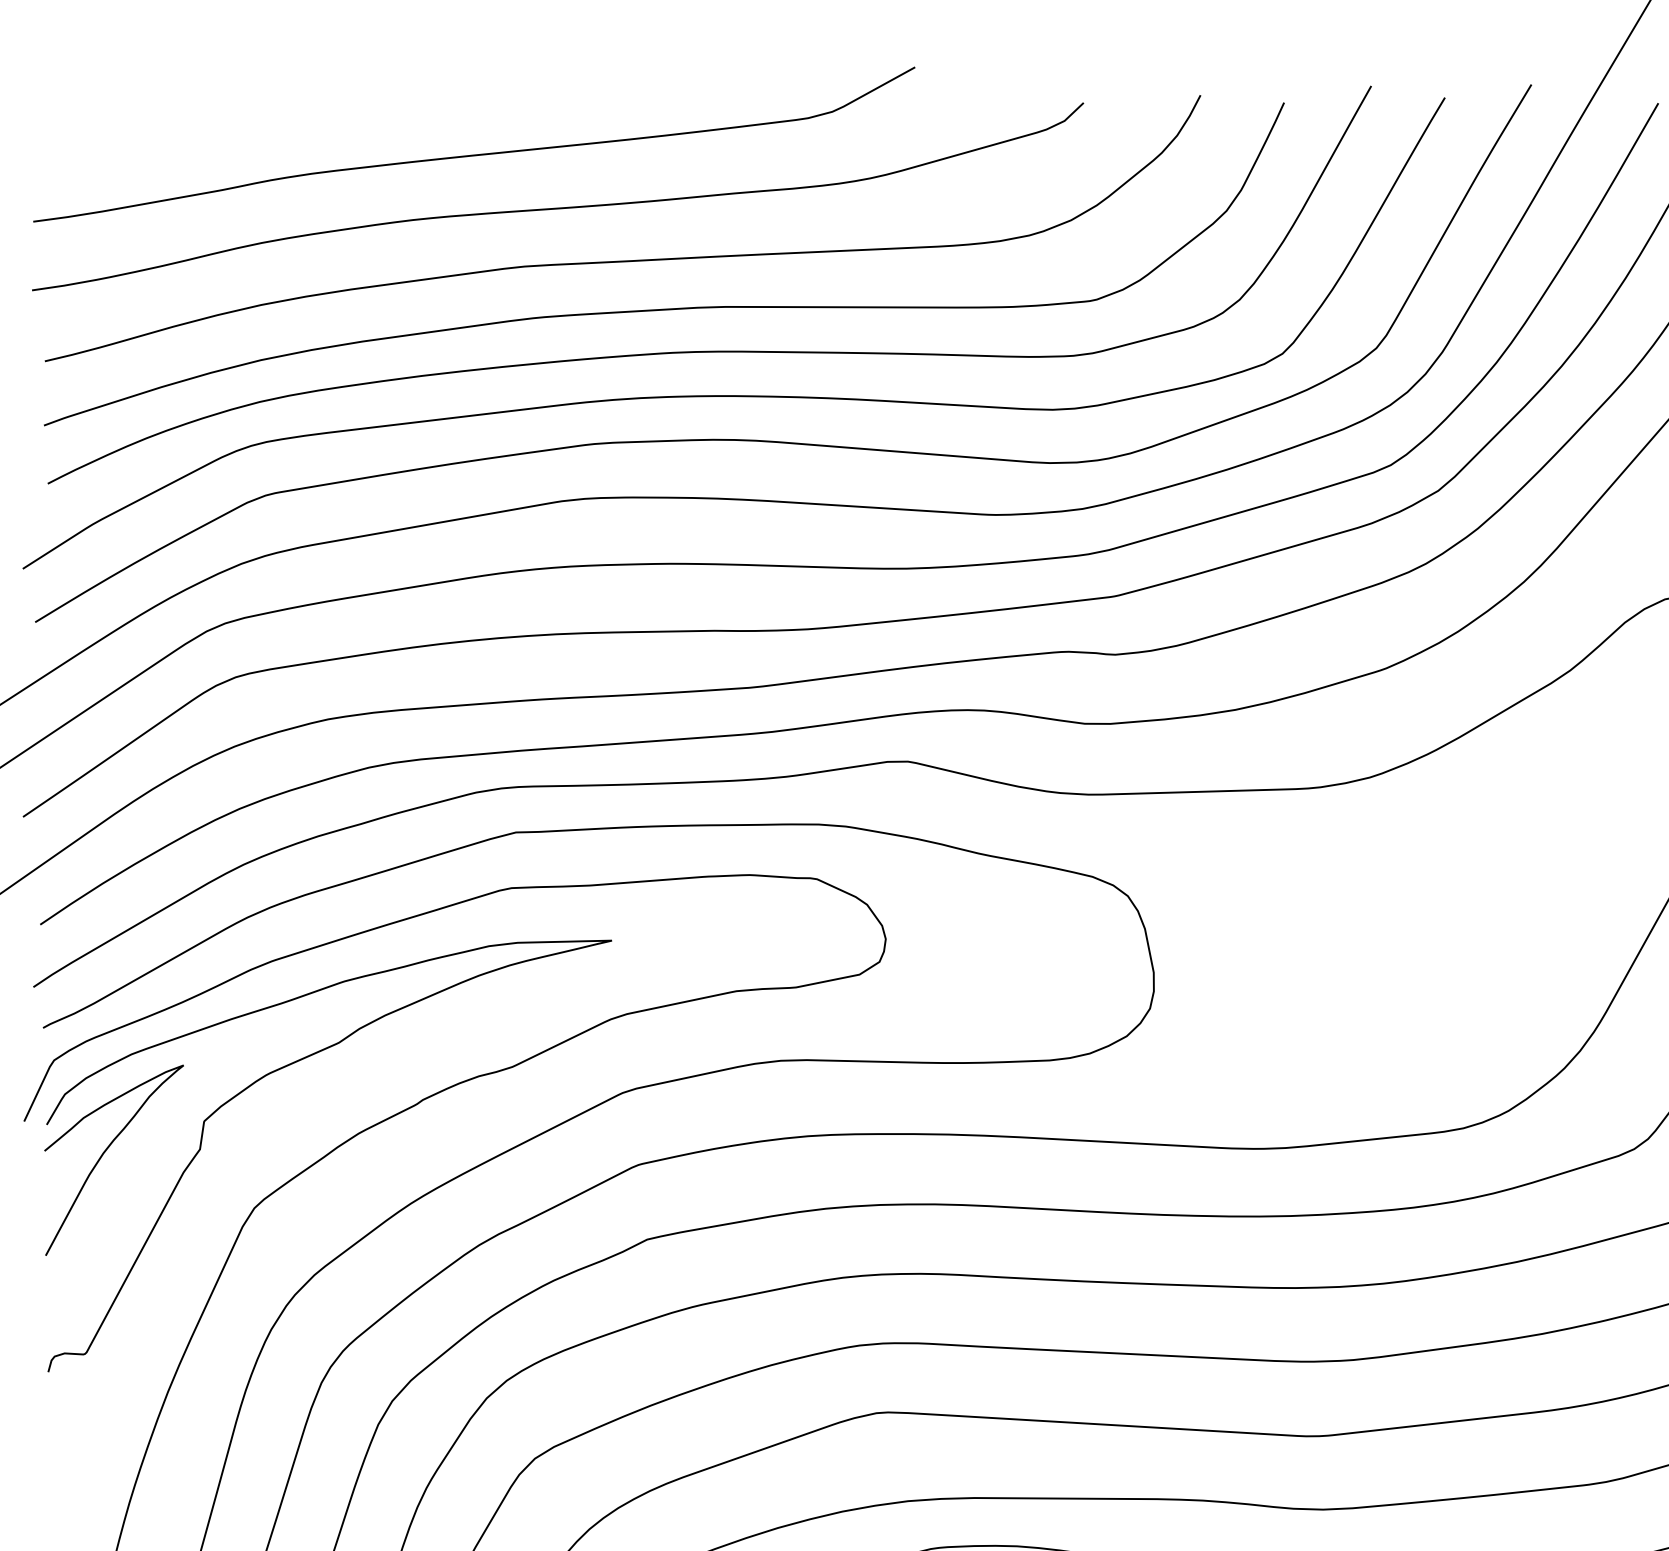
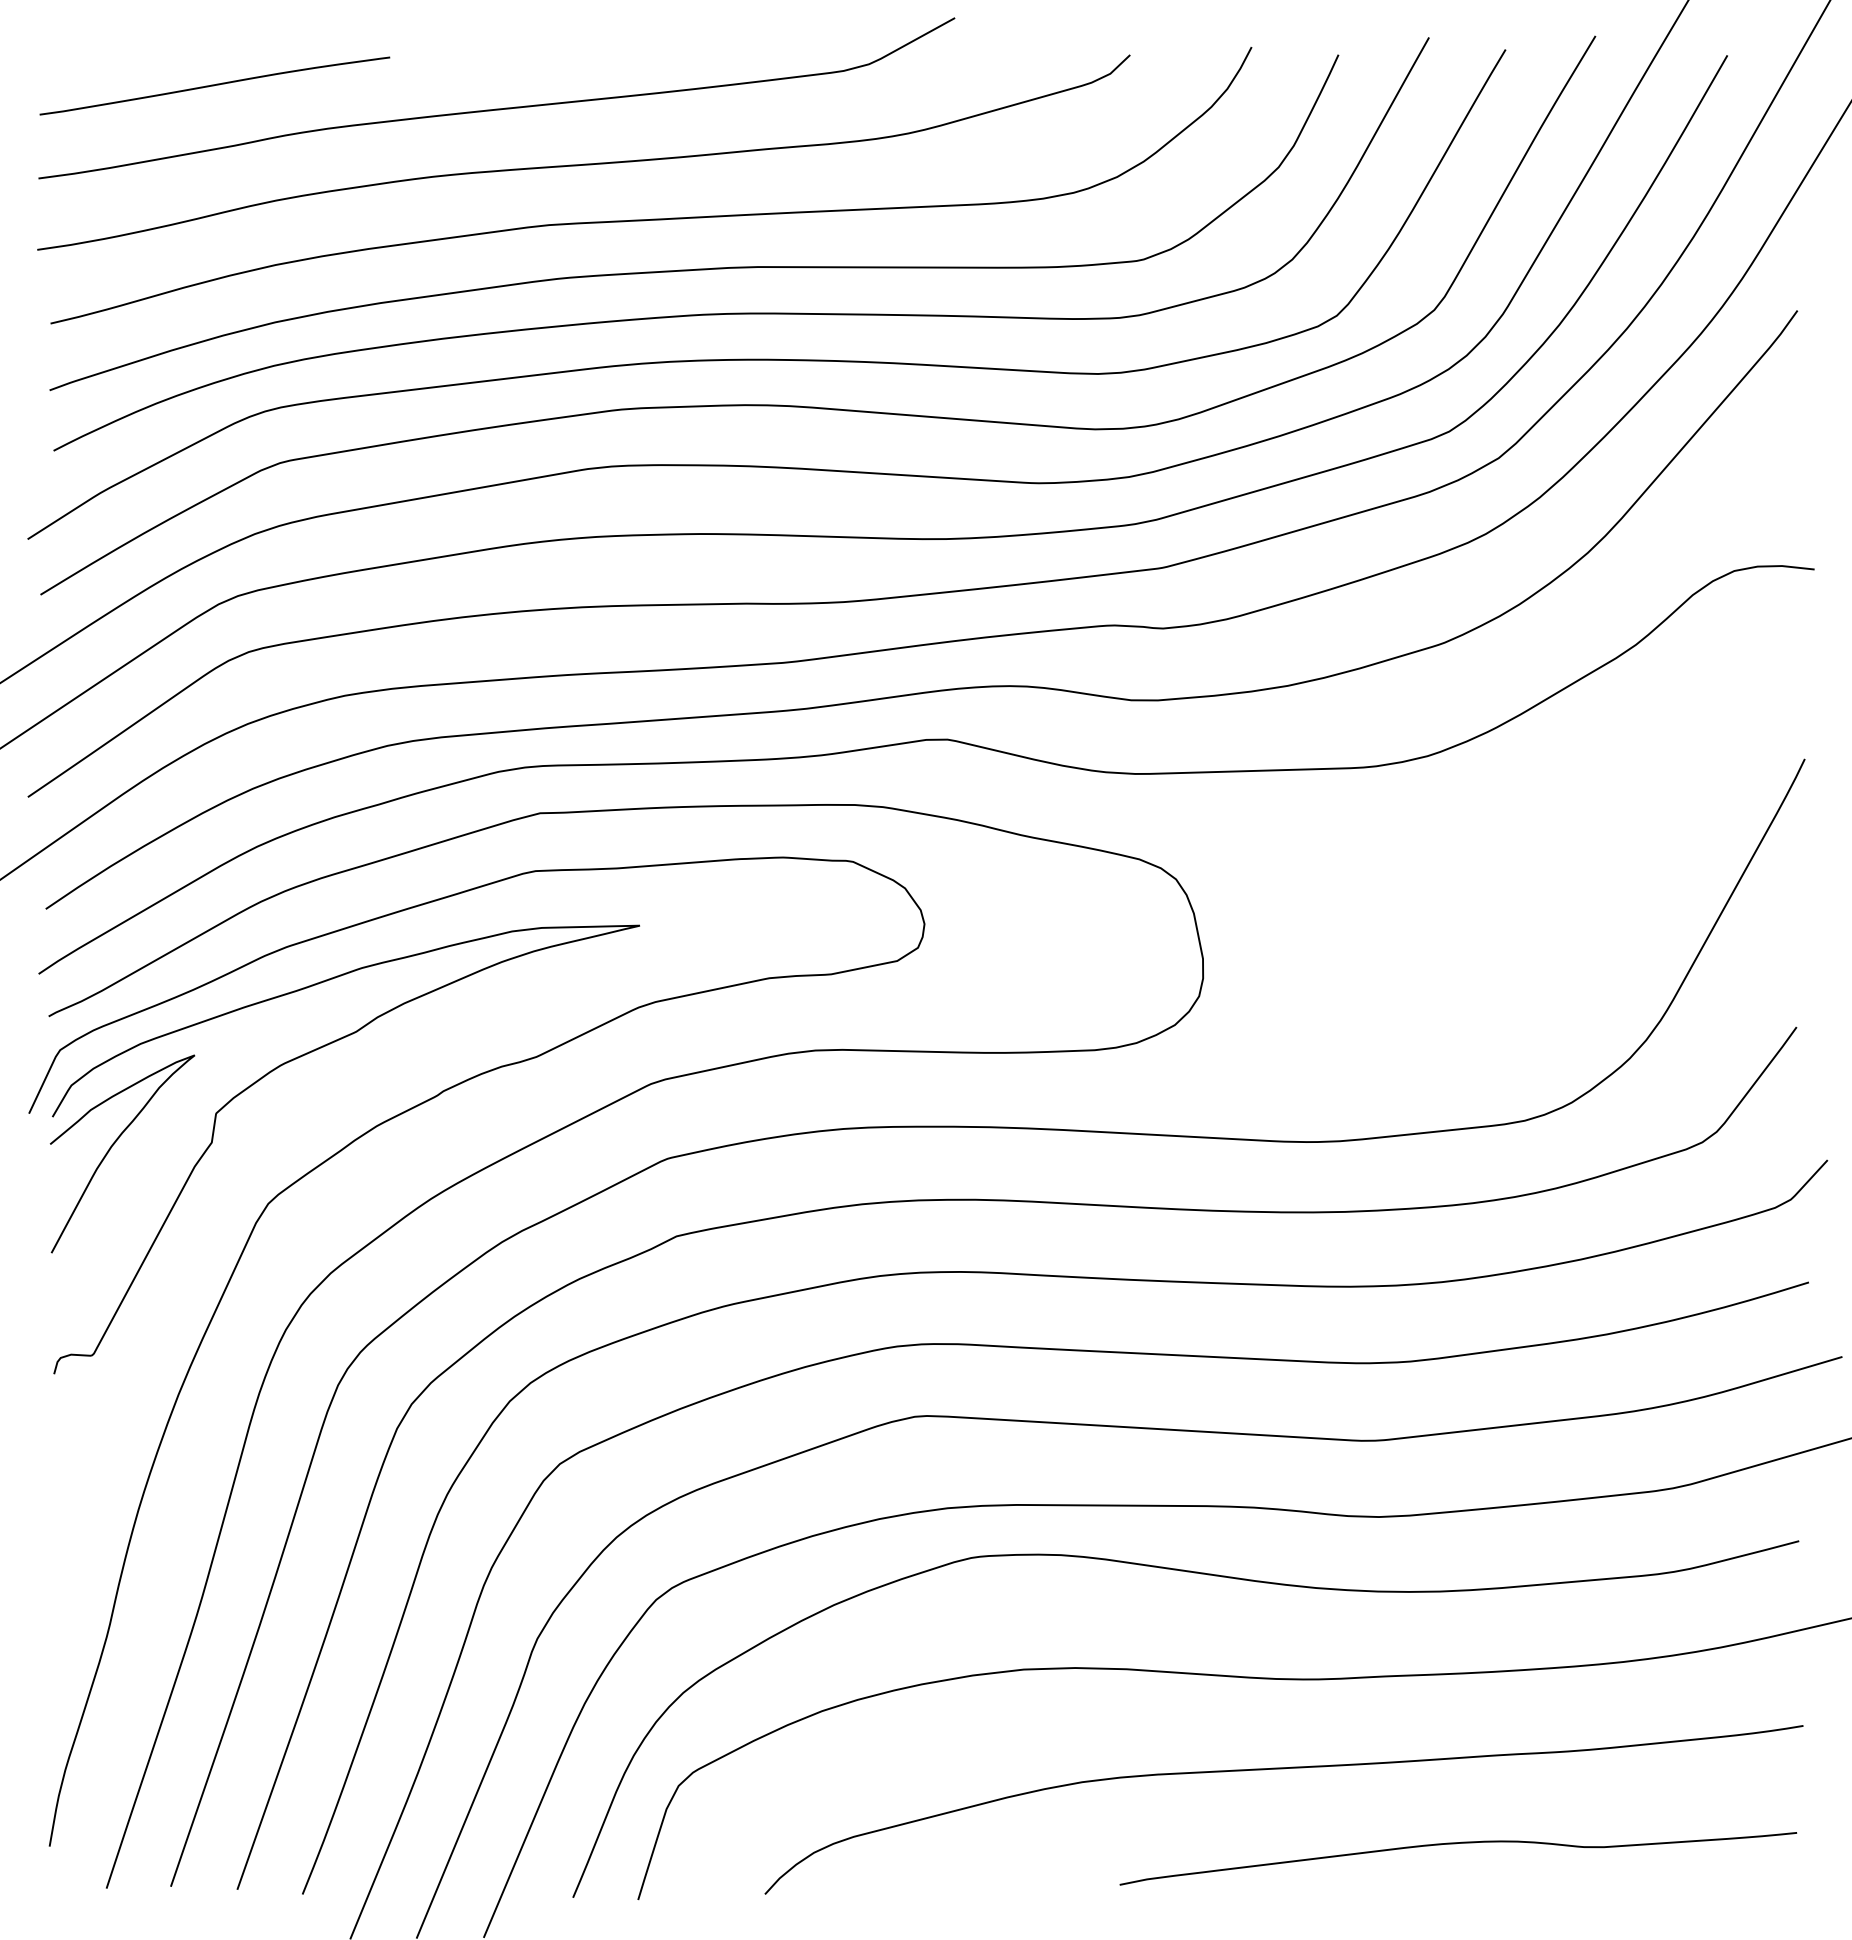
curve: (202, 132) -> (214, 85), added

